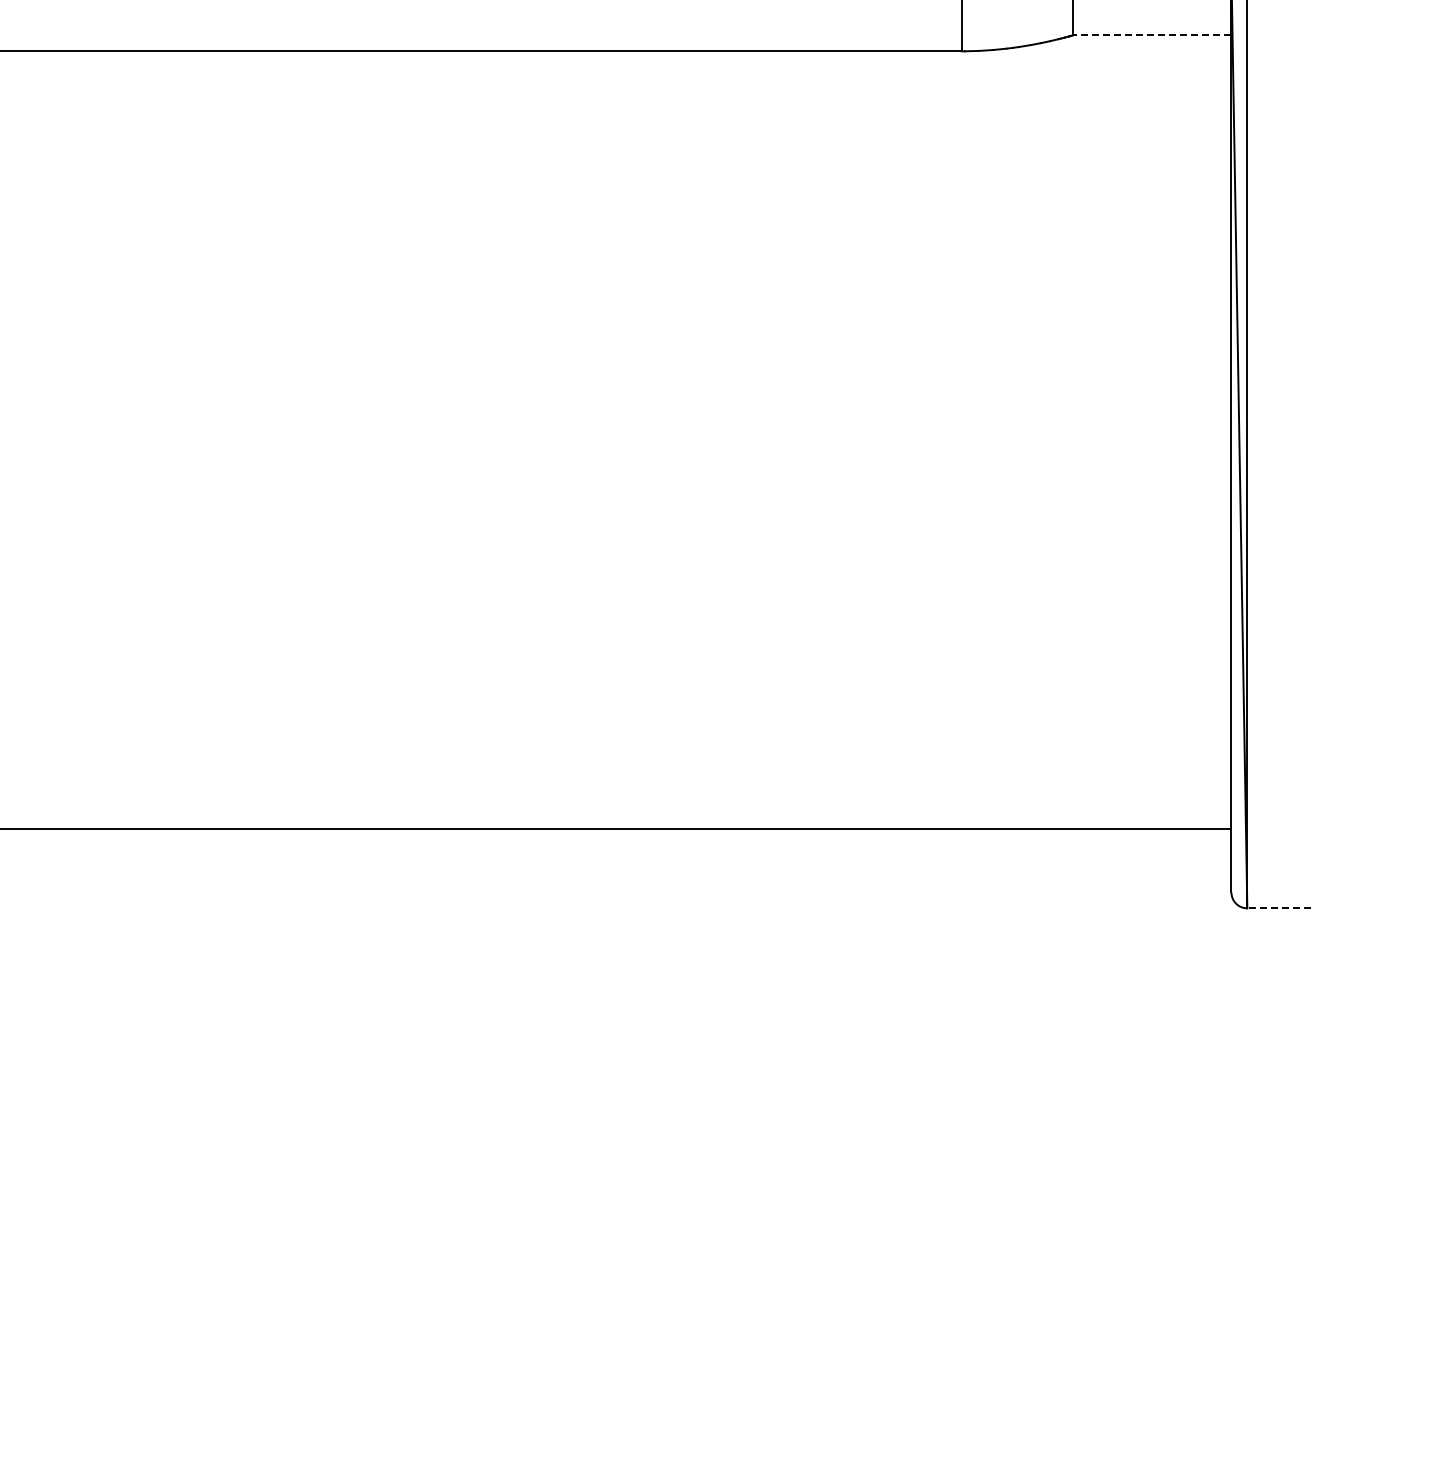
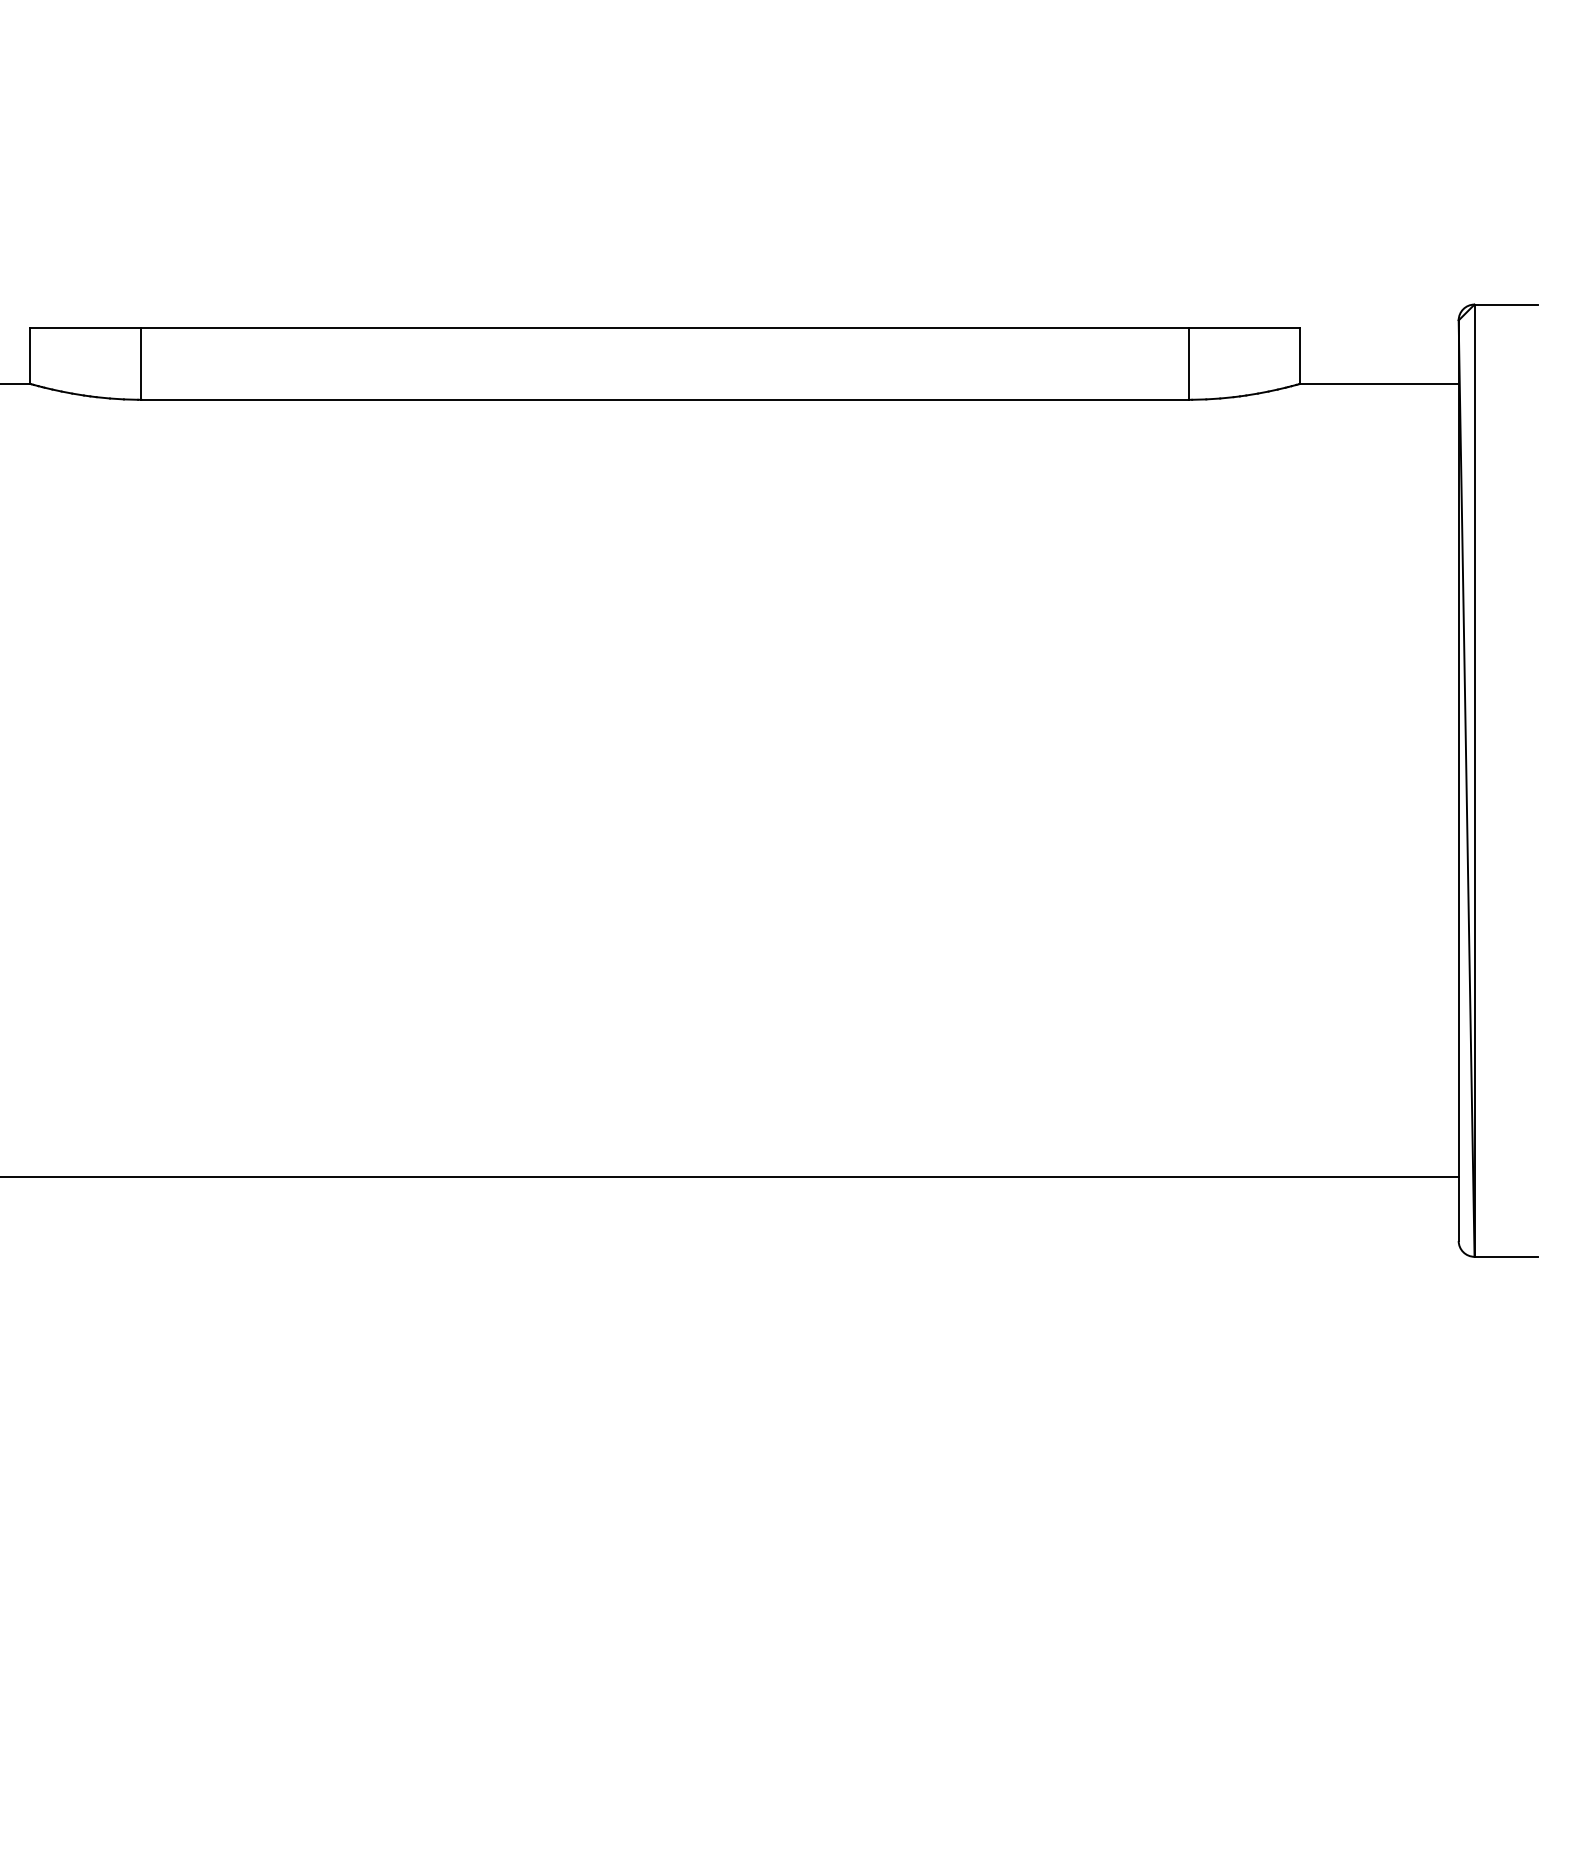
line: (1151, 35) -> (1378, 383), dashed -> solid
line: (1279, 908) -> (1506, 1256), dashed -> solid

